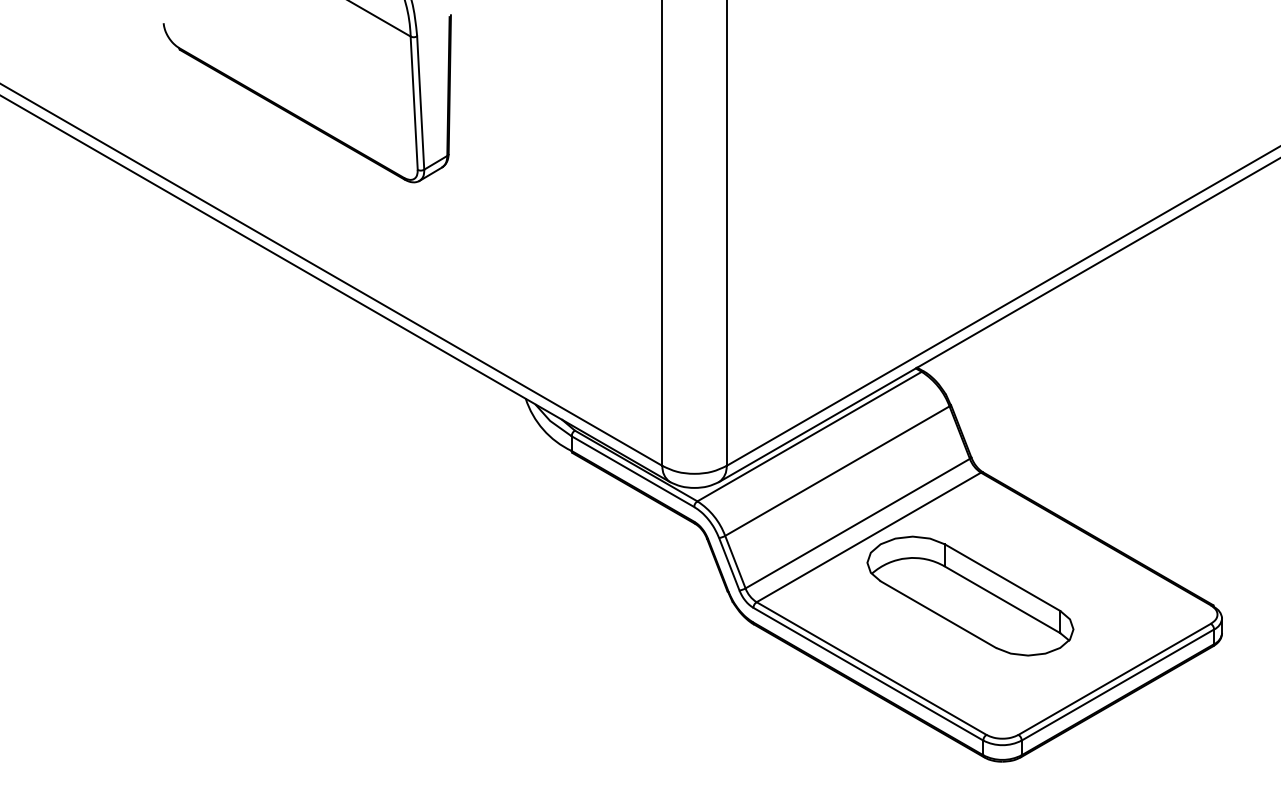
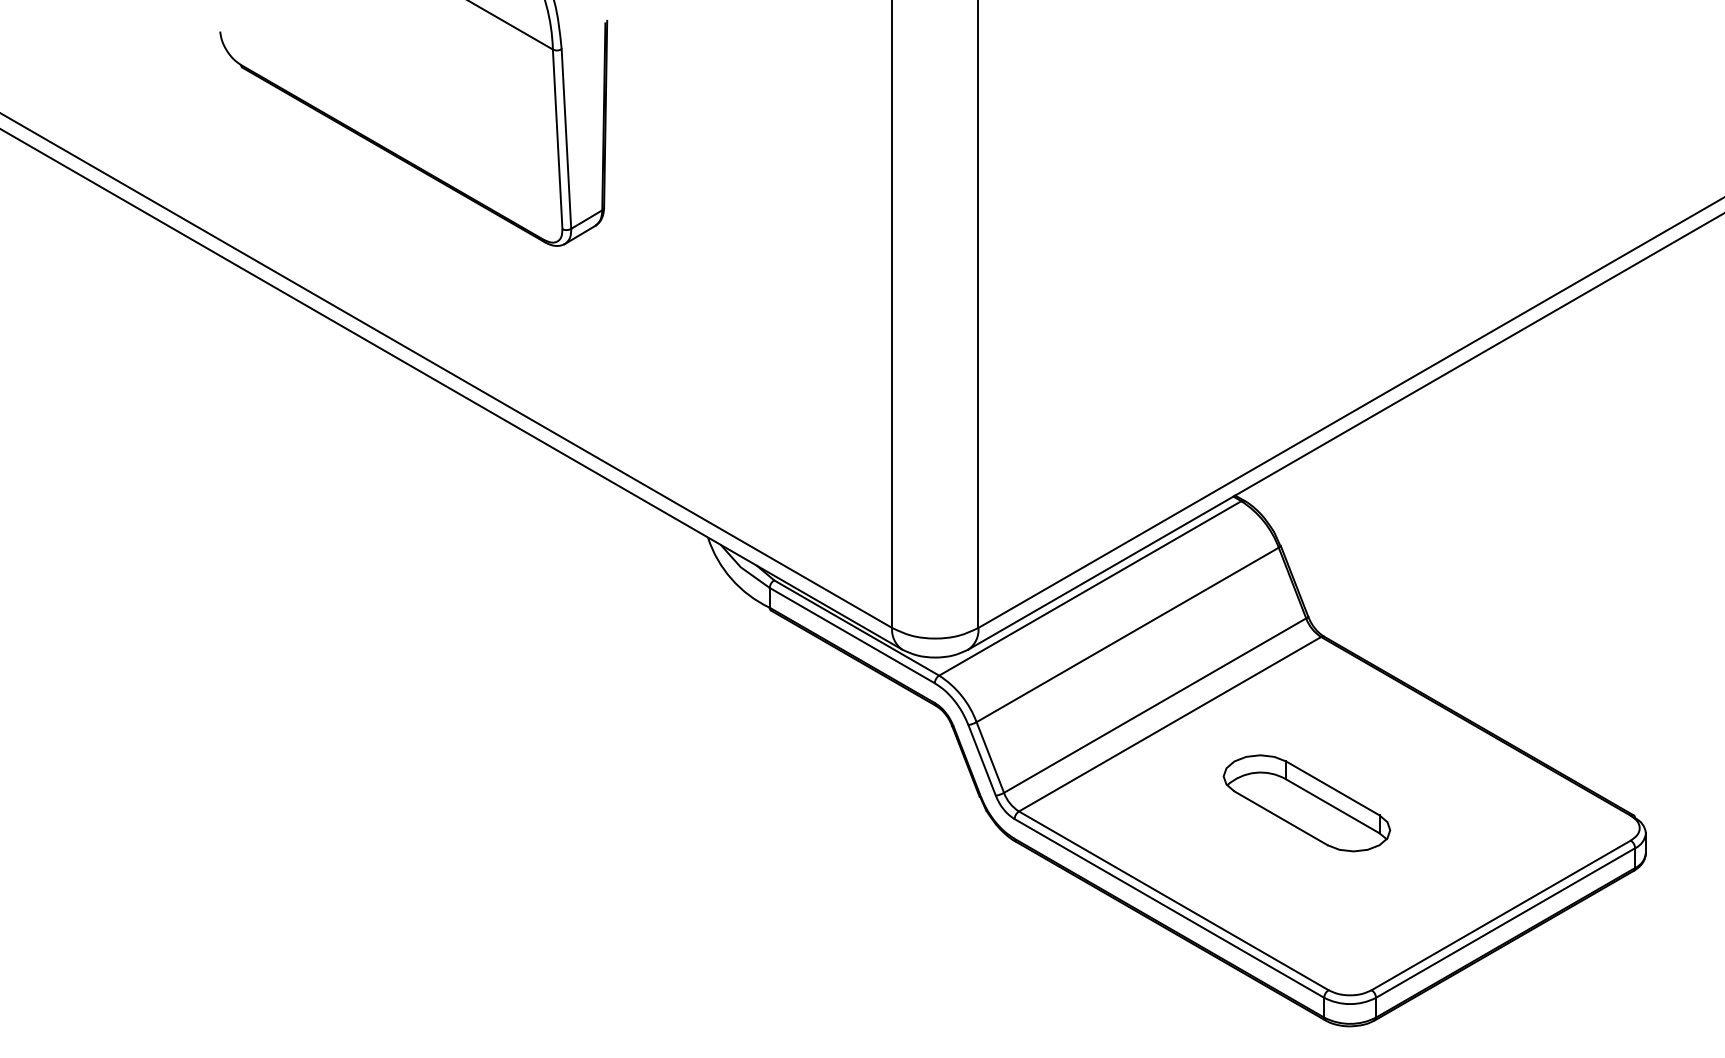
part: (970, 596) -> (1306, 803), size x0.6

